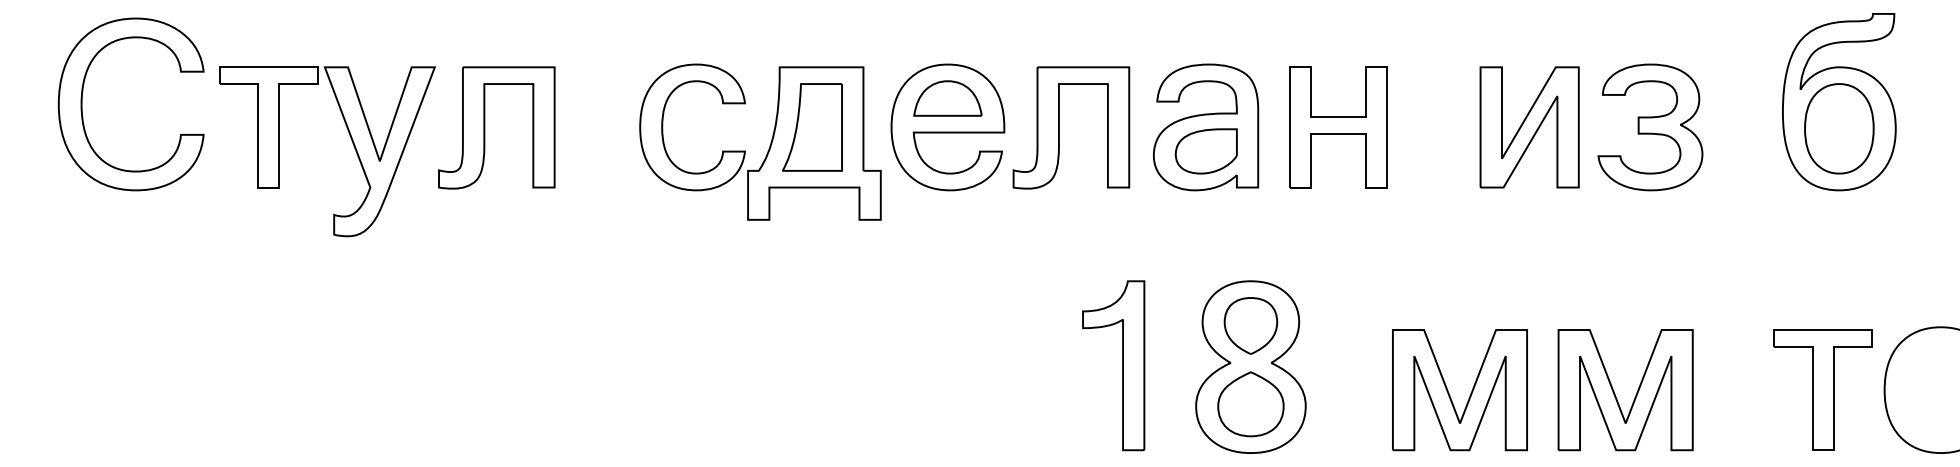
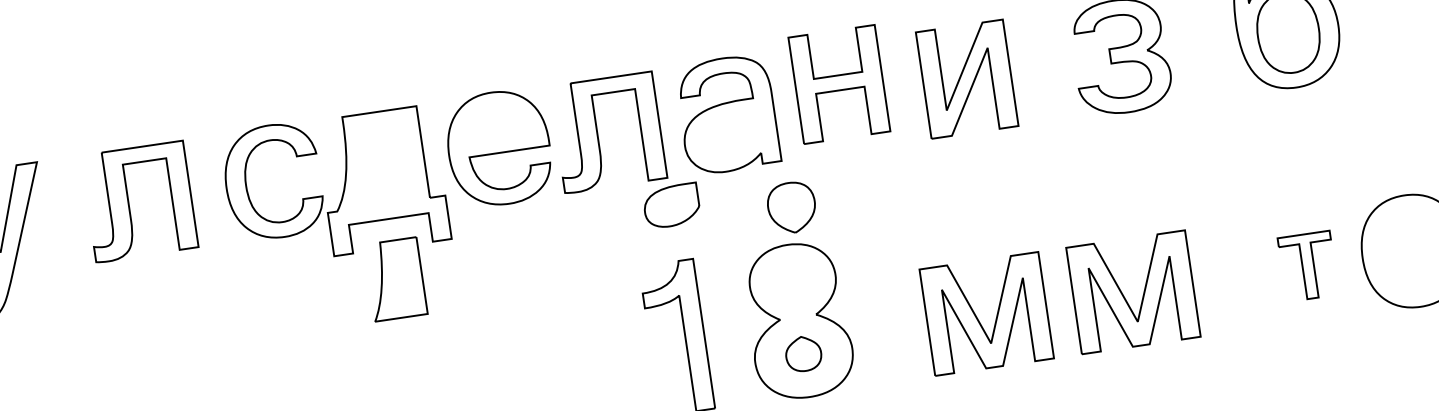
part: (947, 98) -> (494, 122), removed
part: (485, 127) -> (129, 202), moved
part: (812, 127) -> (395, 279), moved
part: (1338, 127) -> (839, 84), moved
part: (1529, 127) -> (967, 79), moved
part: (1205, 151) -> (670, 206), moved
part: (1250, 325) -> (791, 207), moved
part: (1822, 389) -> (1307, 266), size x0.6
part: (1250, 404) -> (803, 354), size x0.6

